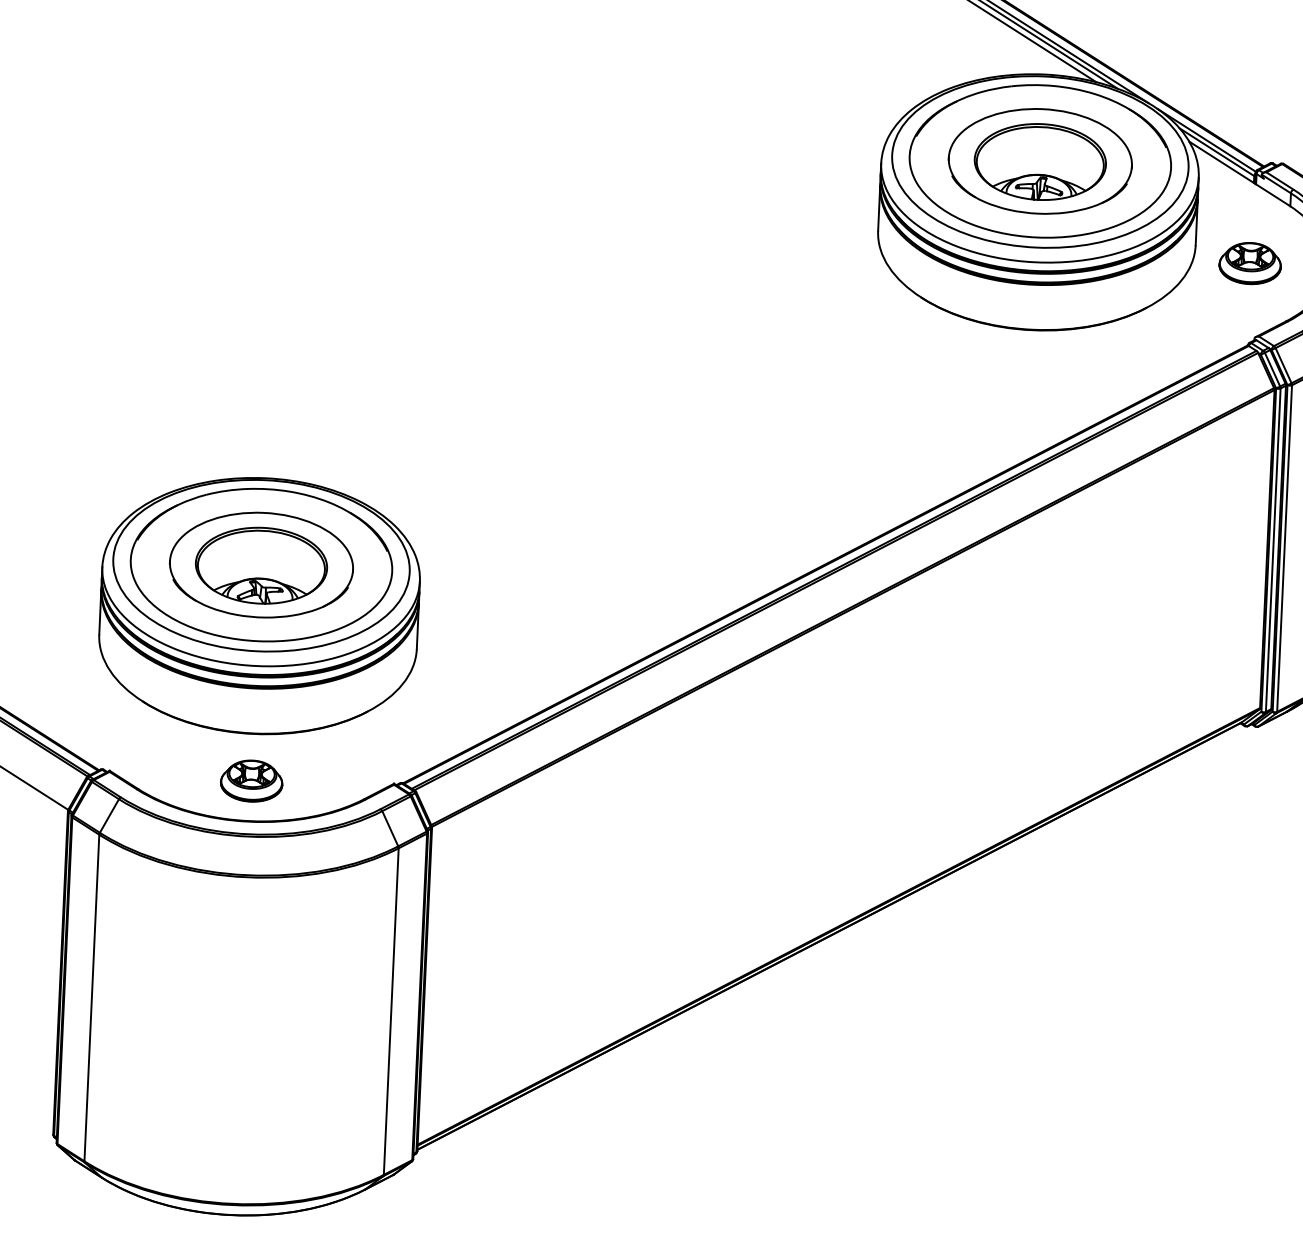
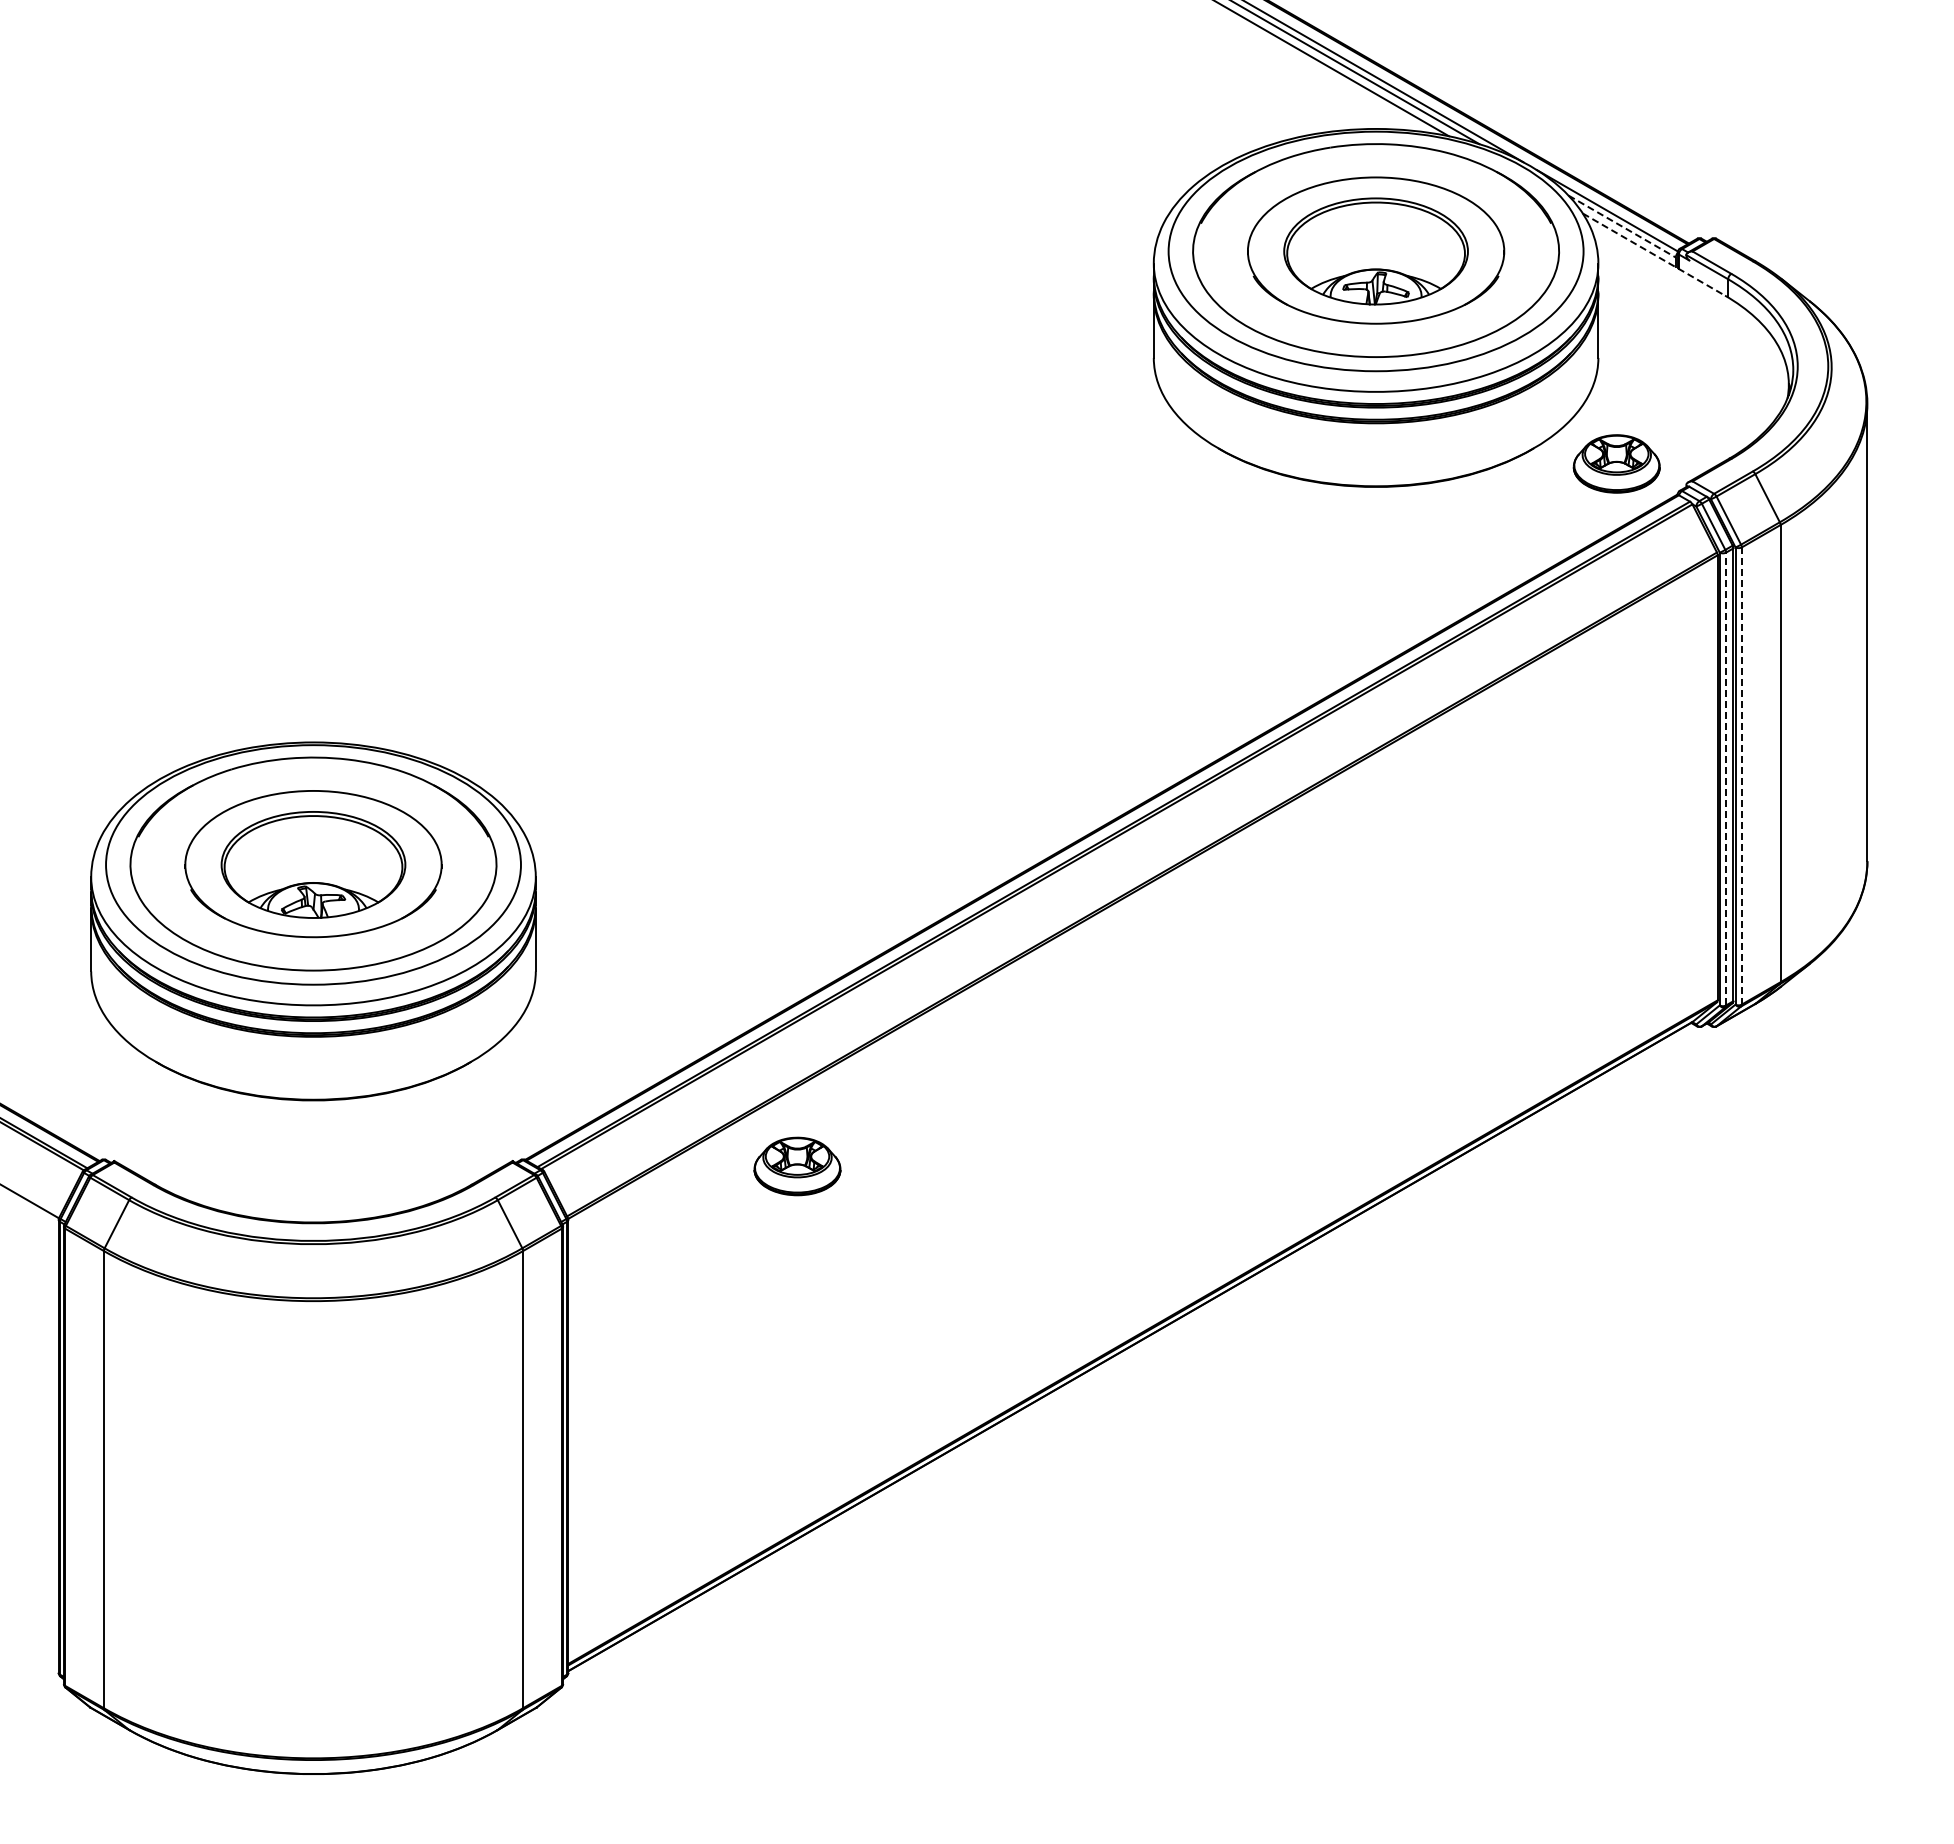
line: (1217, 152) -> (1622, 226), solid -> dashed
line: (1239, 173) -> (1654, 254), solid -> dashed
part: (1250, 263) -> (1616, 463), moved
line: (1284, 548) -> (1741, 776), solid -> dashed
line: (1273, 549) -> (1726, 778), solid -> dashed
part: (251, 781) -> (797, 1166), moved

